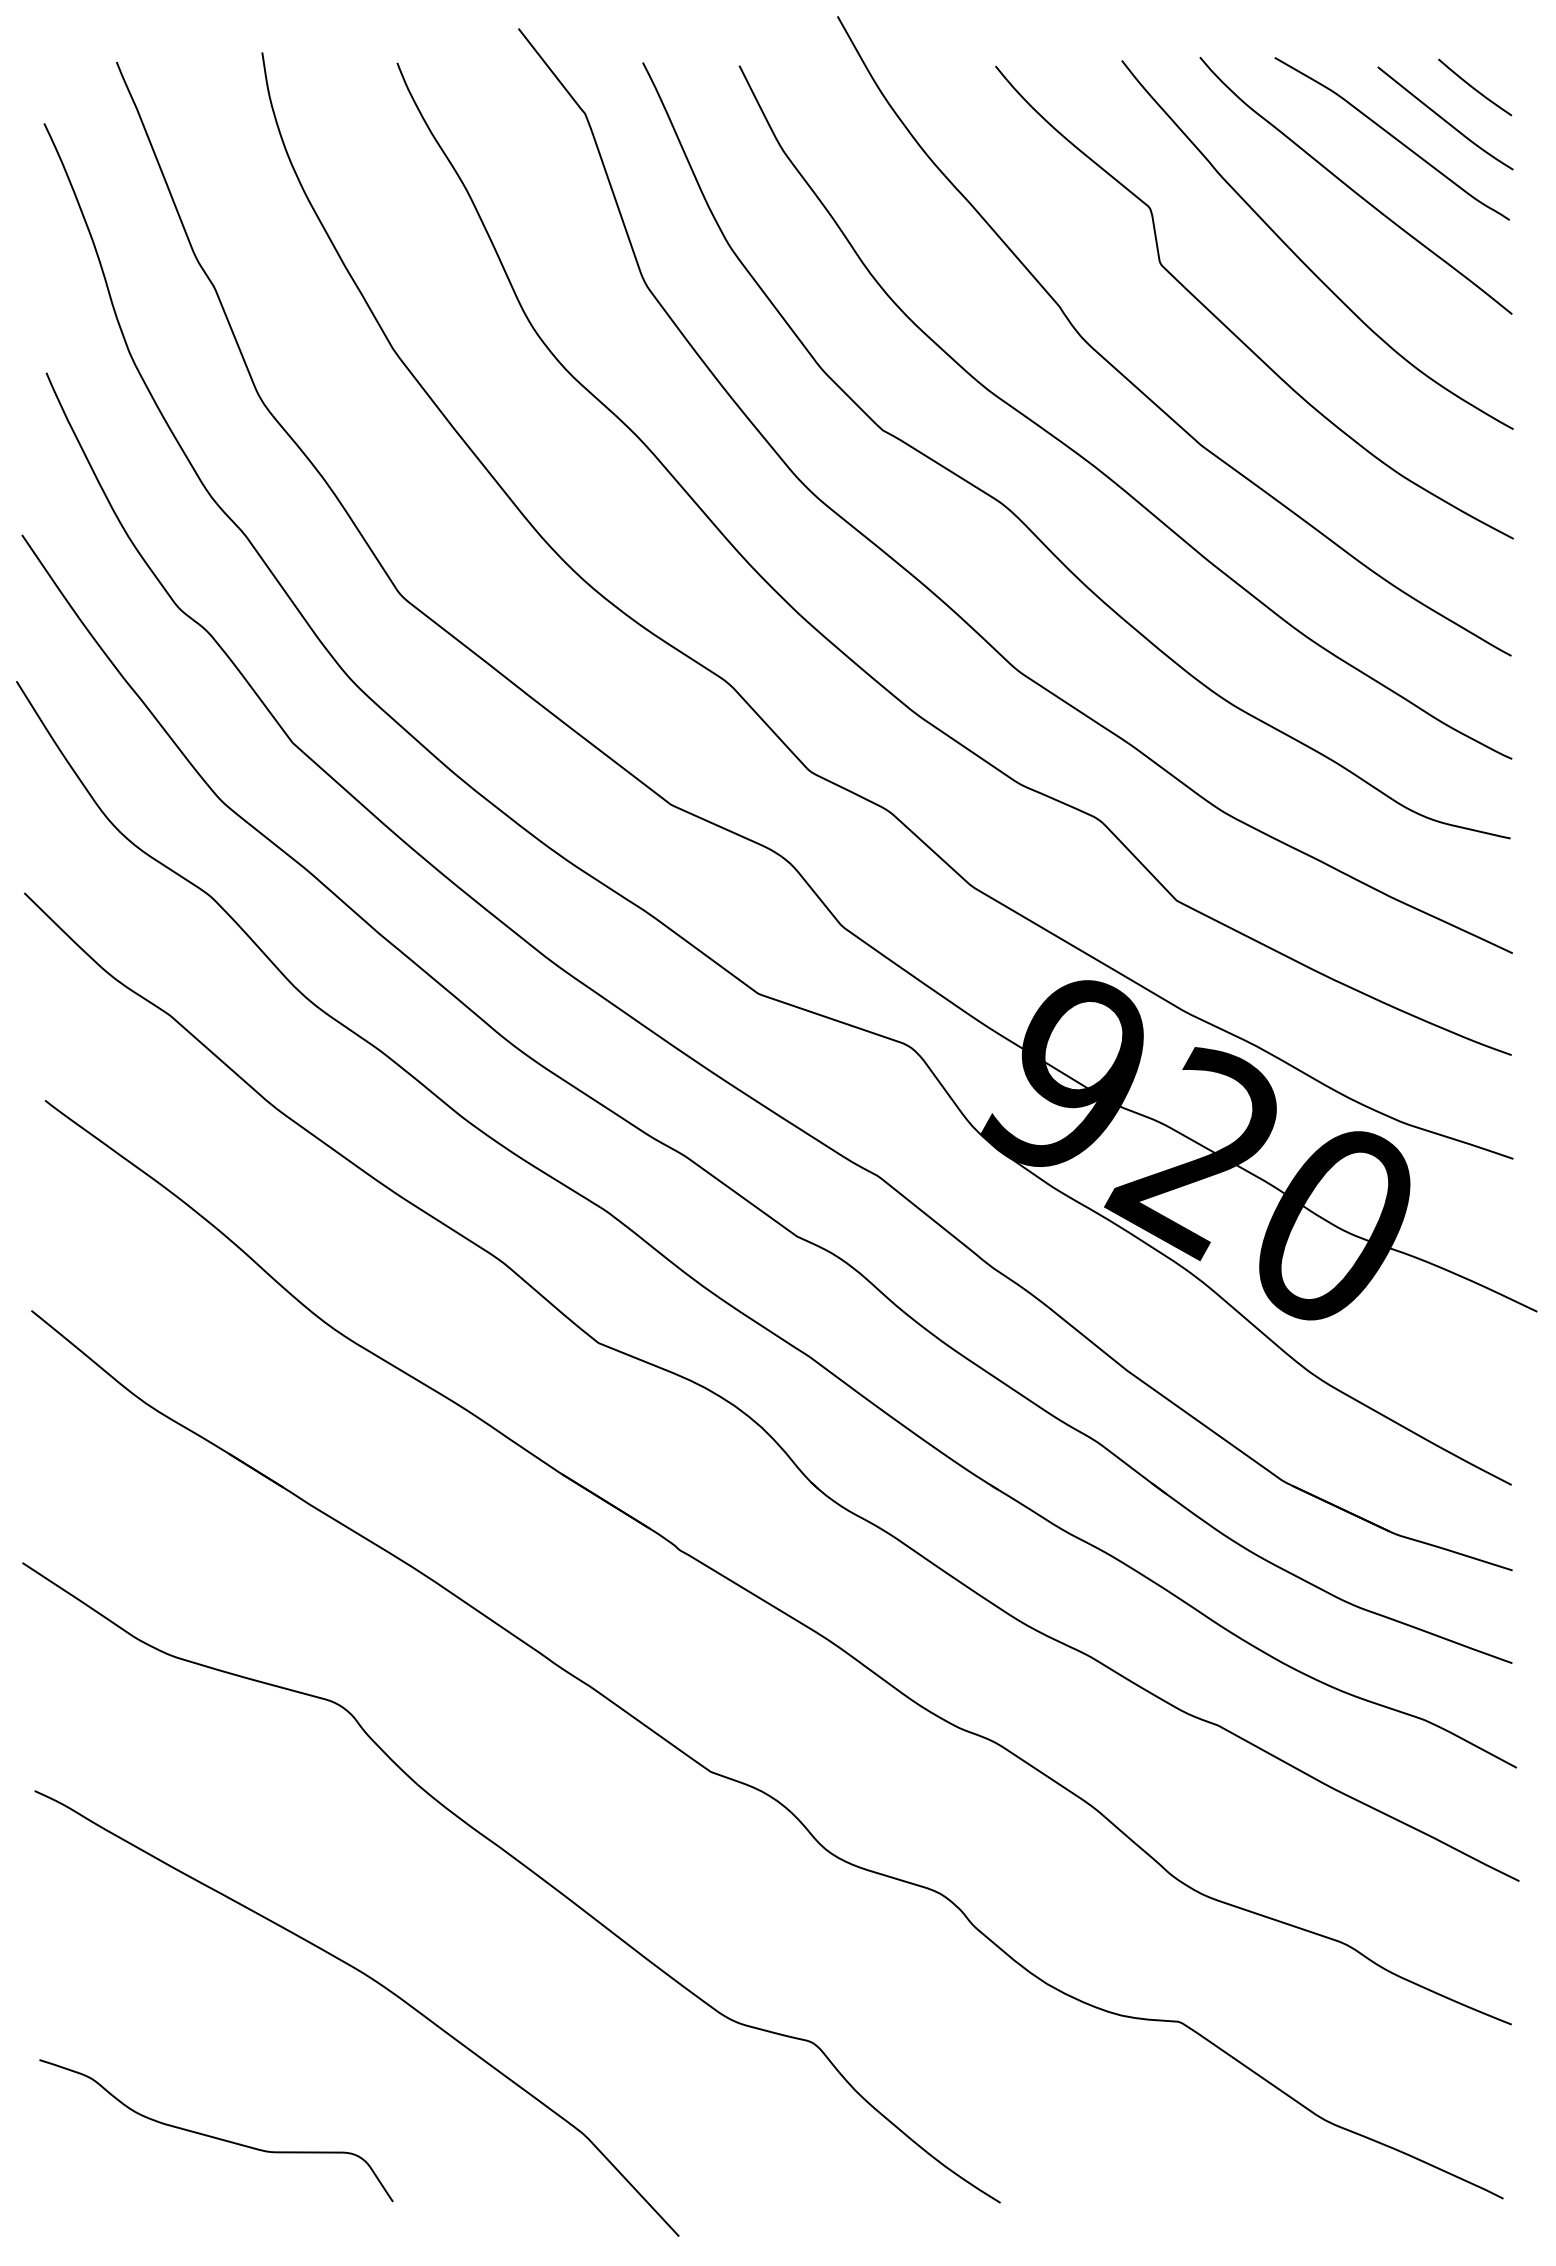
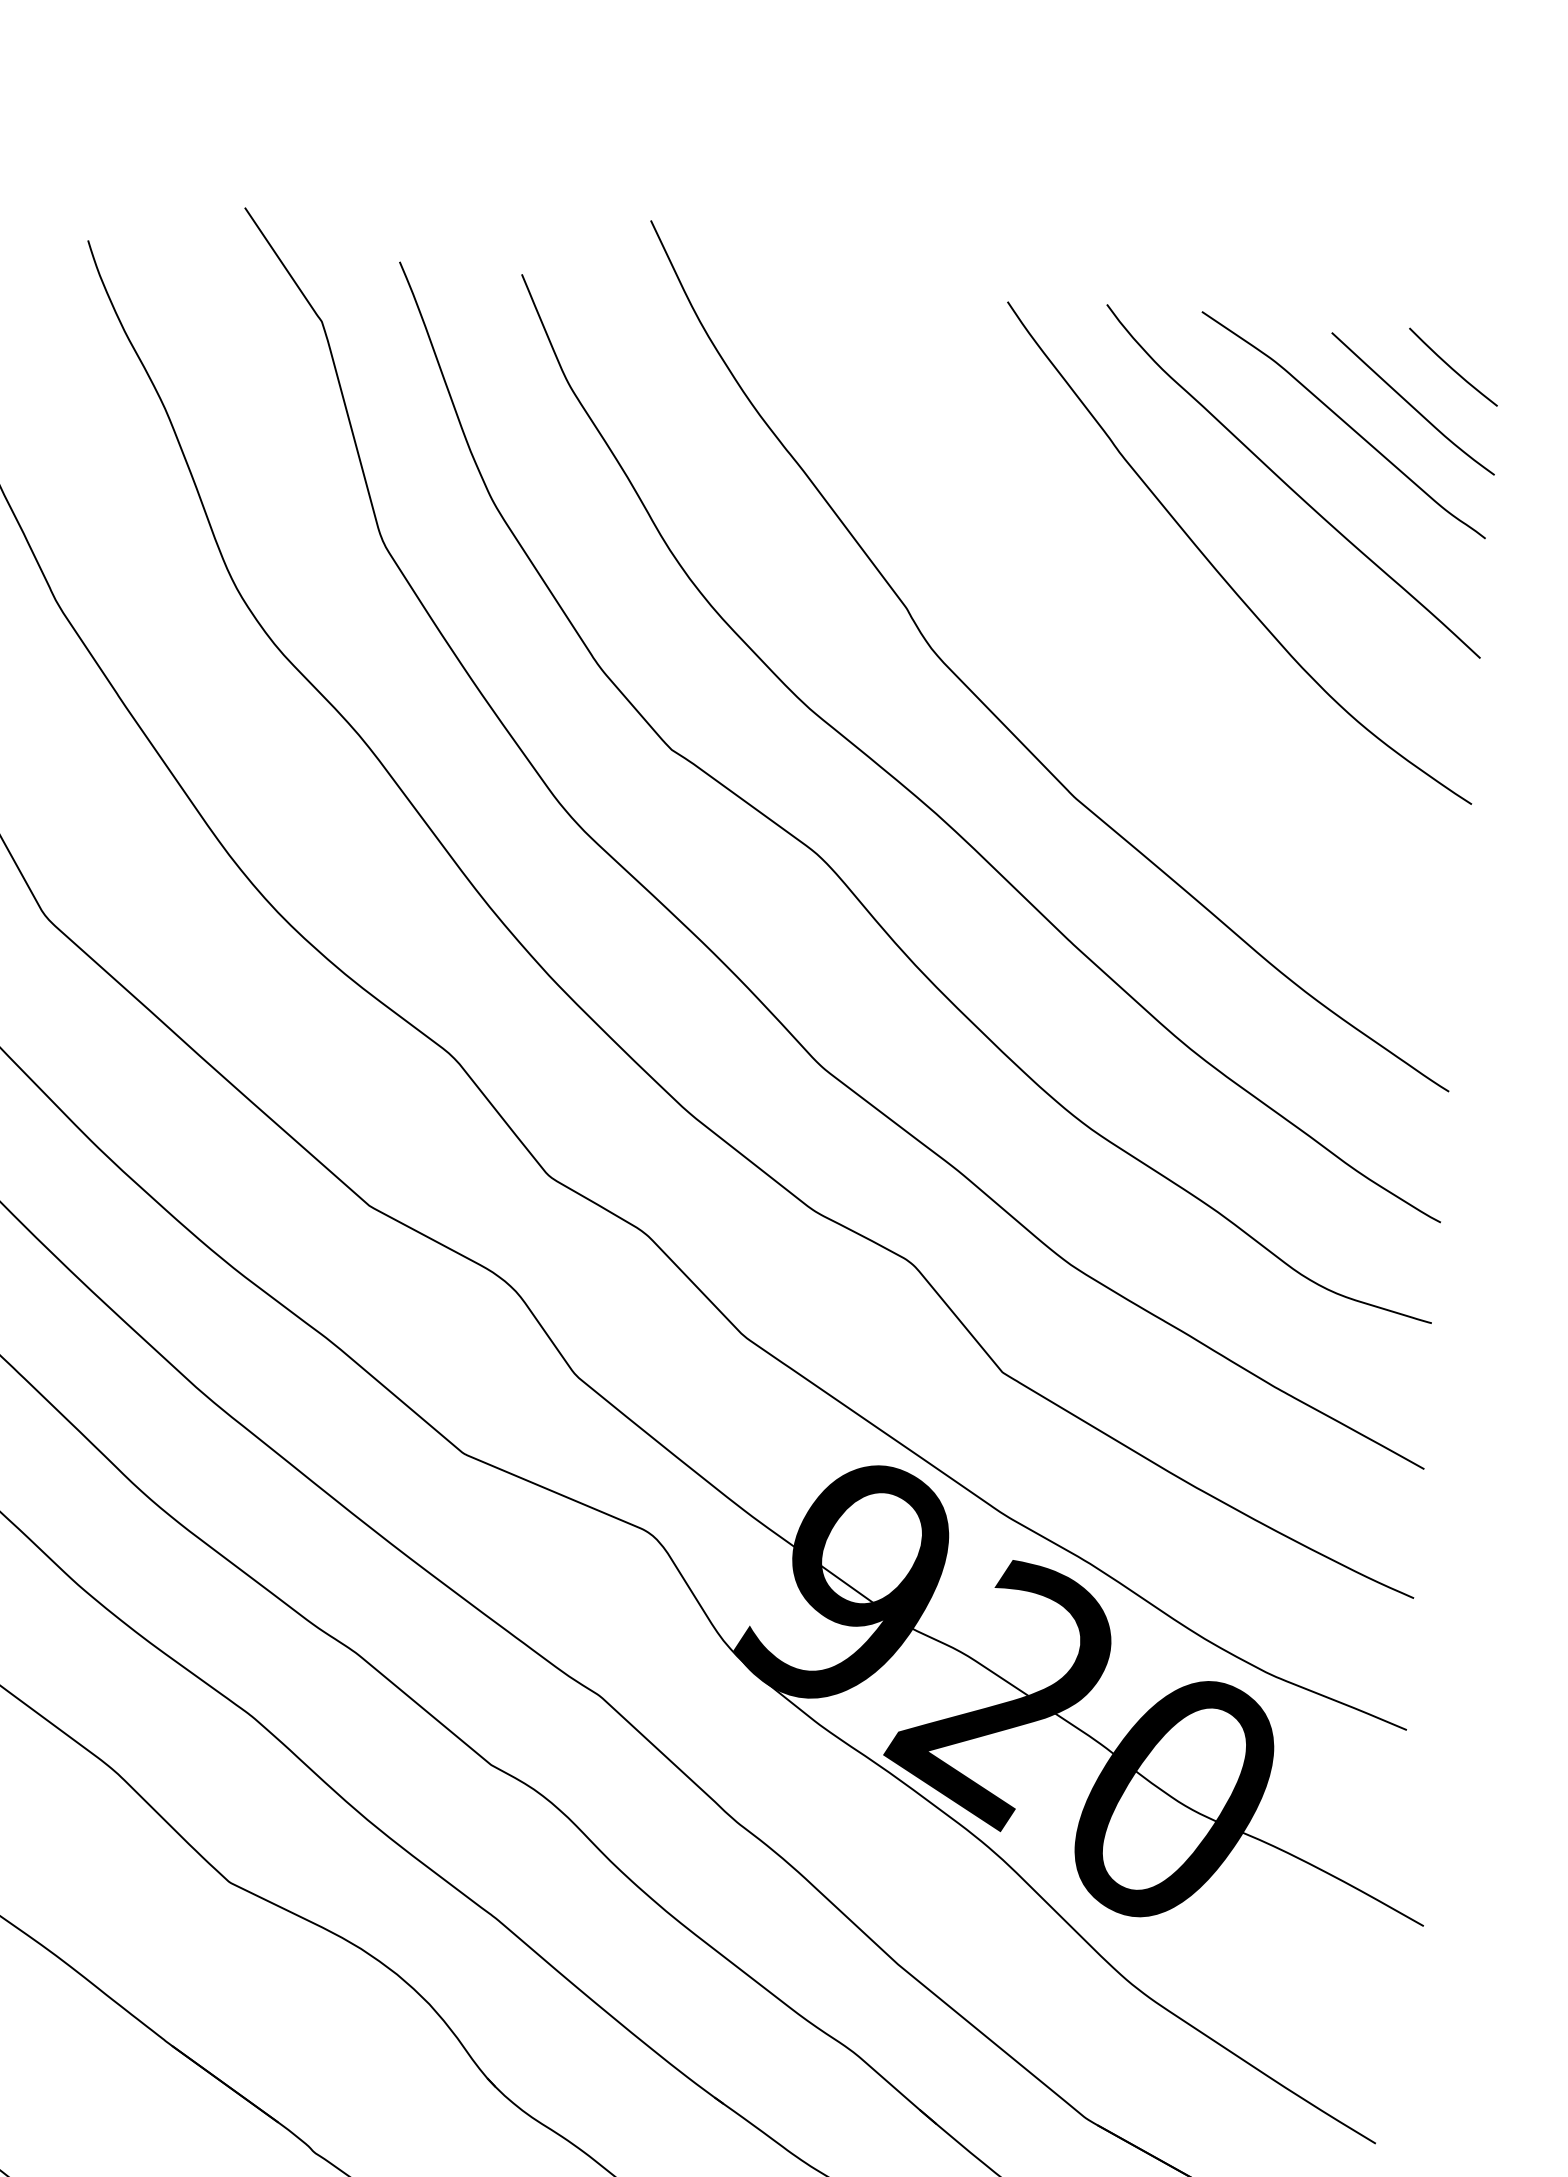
curve: (1228, 327) -> (1119, 649), removed

